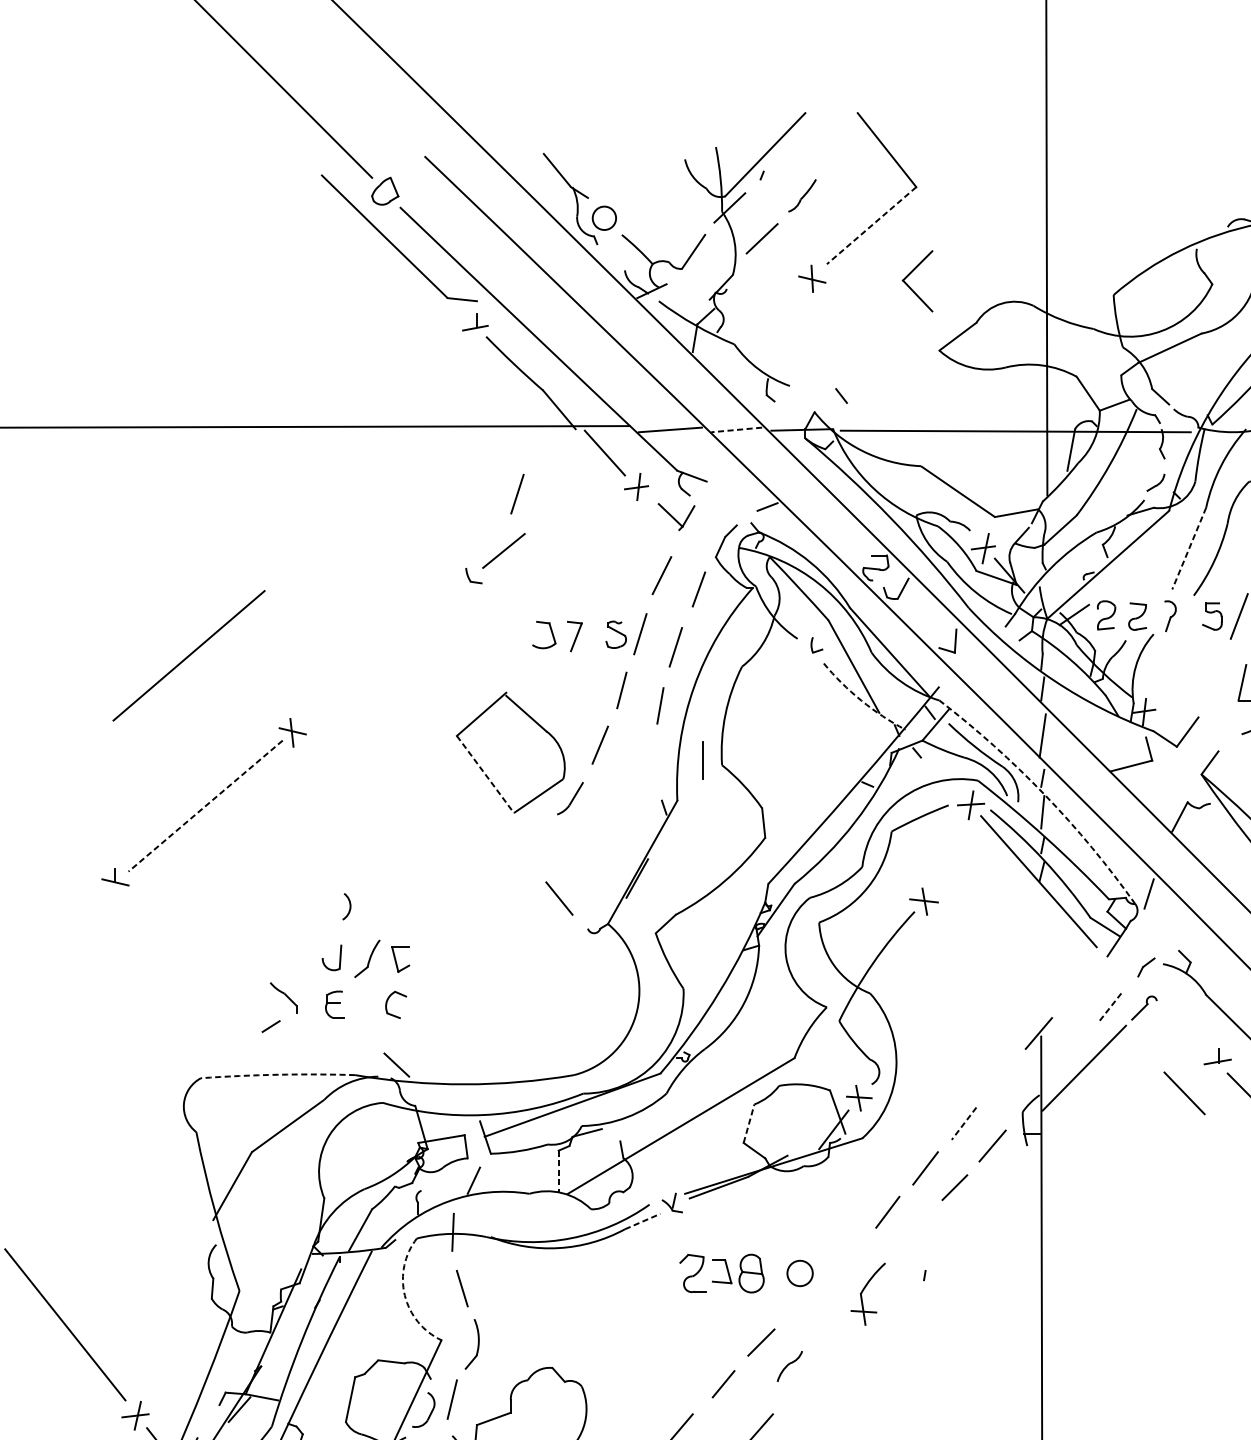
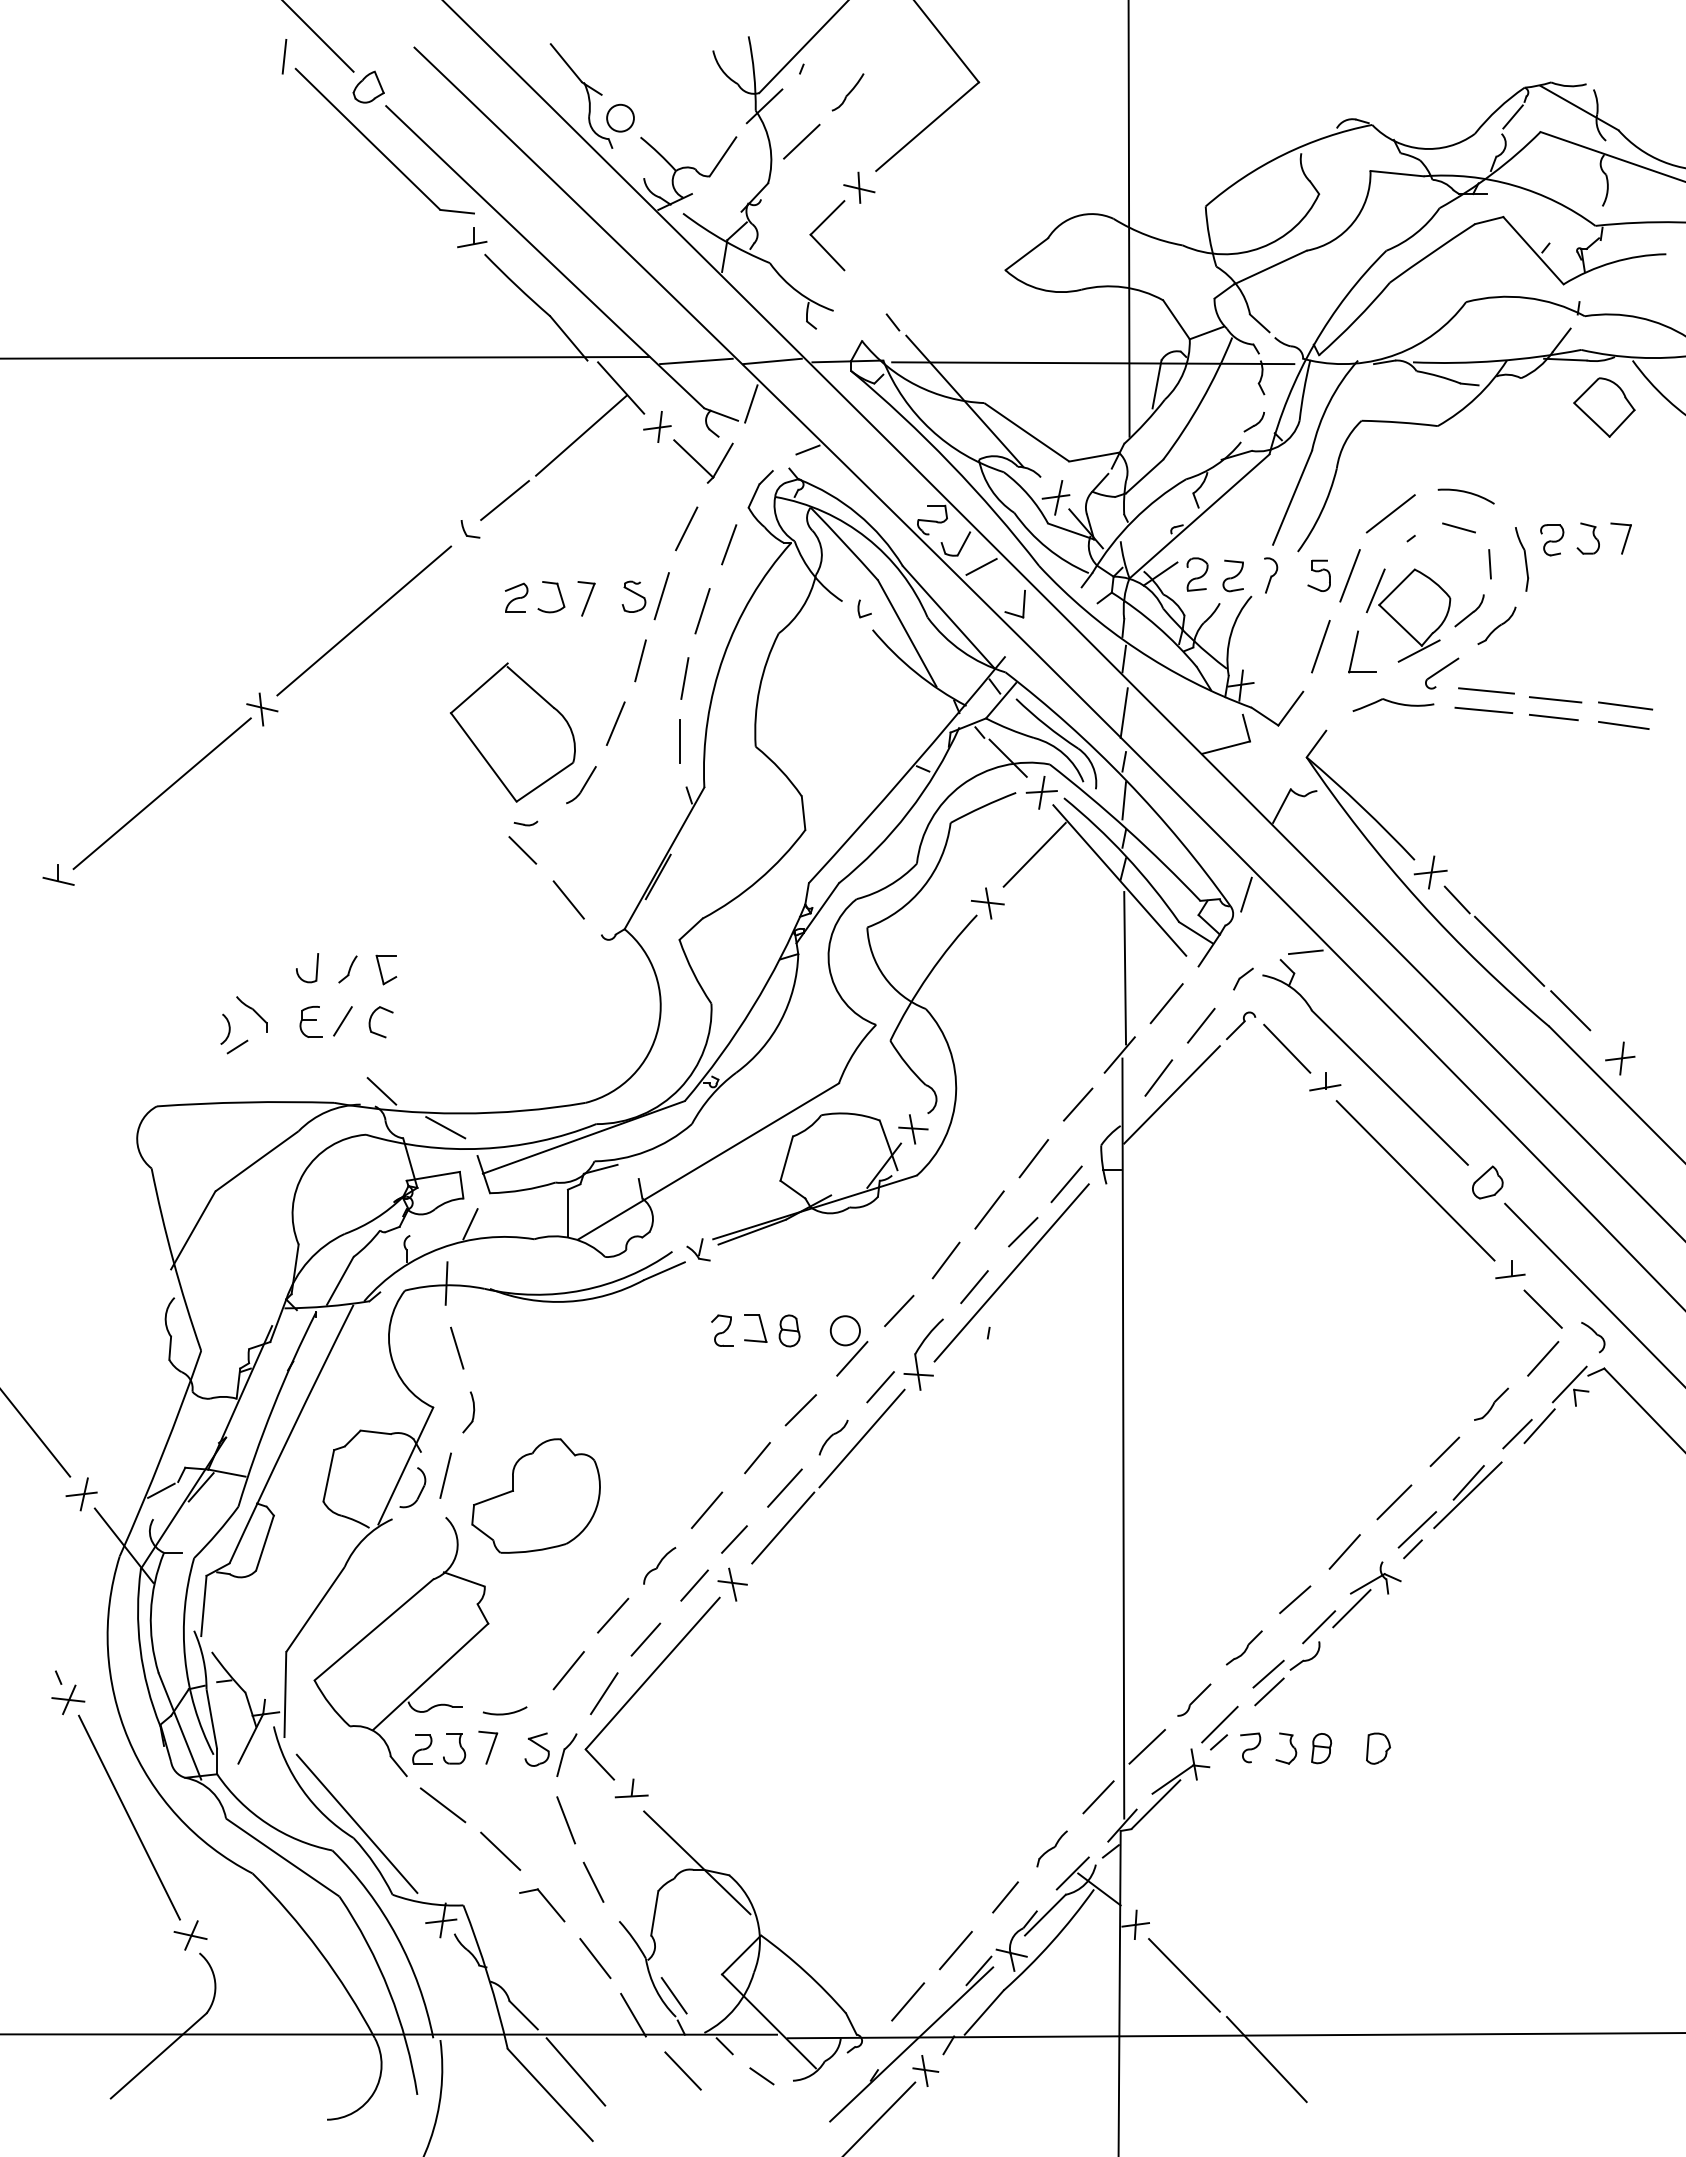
line: (312, 164) -> (284, 56), added
line: (871, 225) -> (927, 126), dashed -> solid
part: (910, 287) -> (819, 242), moved
line: (736, 429) -> (772, 361), dashed -> solid
line: (903, 463) -> (964, 400), added
line: (718, 466) -> (751, 403), added
line: (517, 494) -> (520, 435), removed
line: (570, 494) -> (581, 435), added
part: (676, 517) -> (703, 461), size x1.43
line: (1189, 548) -> (1292, 497), dashed -> solid
line: (918, 608) -> (981, 566), added
part: (513, 635) -> (516, 597), added
line: (189, 655) -> (364, 620), moved
line: (1213, 678) -> (1320, 646), added
arc: (861, 700) -> (915, 672), dashed -> solid
line: (702, 760) -> (679, 741), moved
line: (486, 774) -> (484, 757), dashed -> solid
line: (941, 774) -> (1007, 757), added
arc: (1044, 794) -> (1126, 780), dashed -> solid
line: (204, 806) -> (161, 794), dashed -> solid
part: (521, 832) -> (525, 823), added
line: (519, 855) -> (522, 850), added
line: (964, 859) -> (1034, 854), added
arc: (349, 905) -> (228, 1028), moved
line: (1200, 944) -> (1305, 952), added
line: (1043, 958) -> (1125, 968), added
part: (366, 959) -> (347, 969), size x0.62
line: (1079, 988) -> (1166, 1003), added
line: (362, 1004) -> (342, 1021), added
line: (1109, 1008) -> (1200, 1026), dashed -> solid
line: (1072, 1053) -> (1158, 1077), added
arc: (278, 1074) -> (245, 1102), dashed -> solid
line: (1002, 1076) -> (1078, 1104), added
line: (1184, 1093) -> (1287, 1048), moved
line: (452, 1096) -> (445, 1127), added
line: (748, 1123) -> (786, 1158), dashed -> solid
line: (963, 1124) -> (1033, 1159), dashed -> solid
line: (558, 1171) -> (567, 1213), dashed -> solid
line: (642, 1221) -> (664, 1270), dashed -> solid
line: (944, 1222) -> (1011, 1272), added
line: (912, 1235) -> (974, 1287), added
line: (847, 1255) -> (899, 1310), added
part: (693, 1273) -> (722, 1330), size x0.71
part: (751, 1273) -> (789, 1330), size x0.71
arc: (405, 1294) -> (391, 1355), dashed -> solid
line: (806, 1297) -> (852, 1358), added
line: (830, 1322) -> (880, 1387), added
part: (472, 1344) -> (468, 1412), size x0.71
line: (814, 1367) -> (861, 1438), added
line: (747, 1409) -> (784, 1487), added
line: (204, 1412) -> (161, 1490), added

